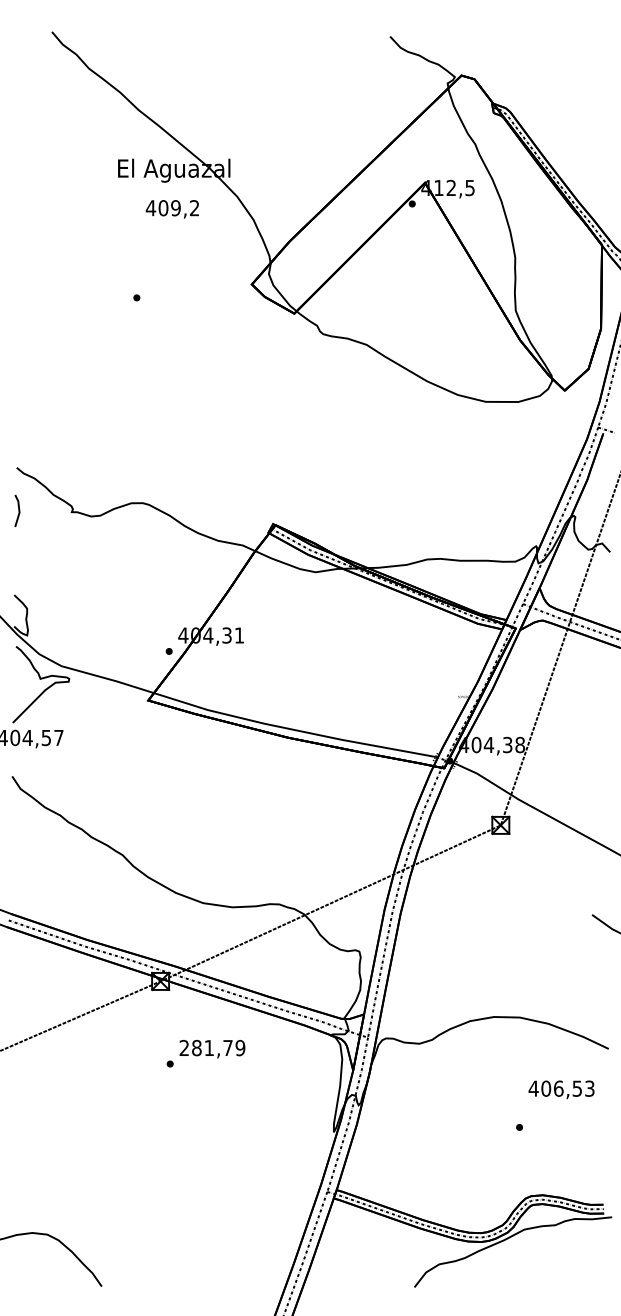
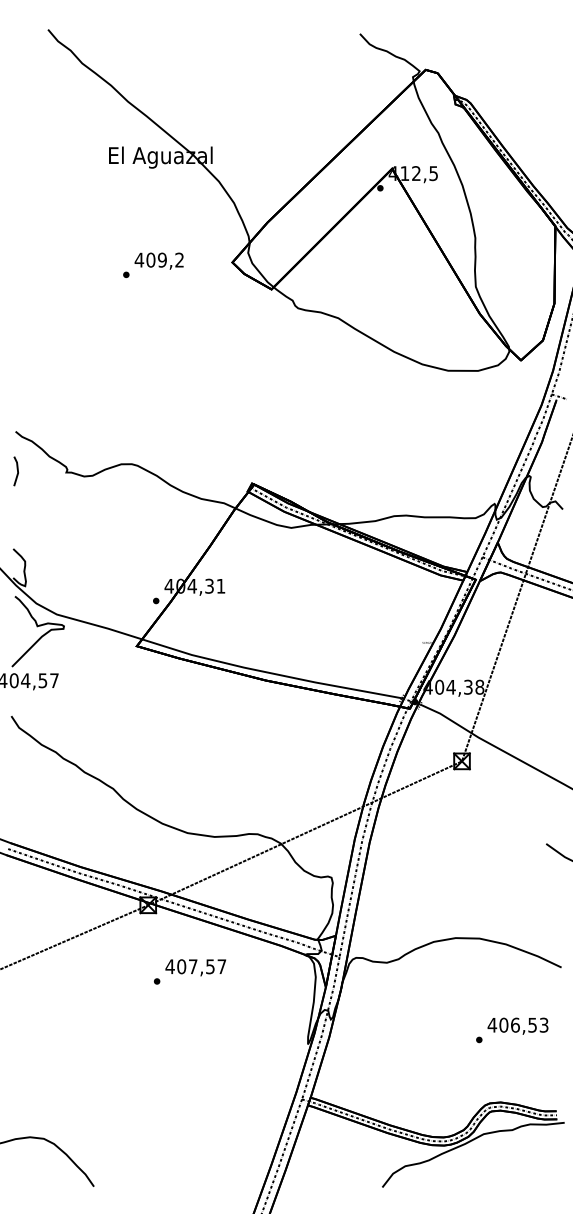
text: (171, 208) -> (158, 260), moved
text: (211, 1047) -> (195, 966), 281,79 -> 407,57
text: (560, 1089) -> (517, 1025), moved

